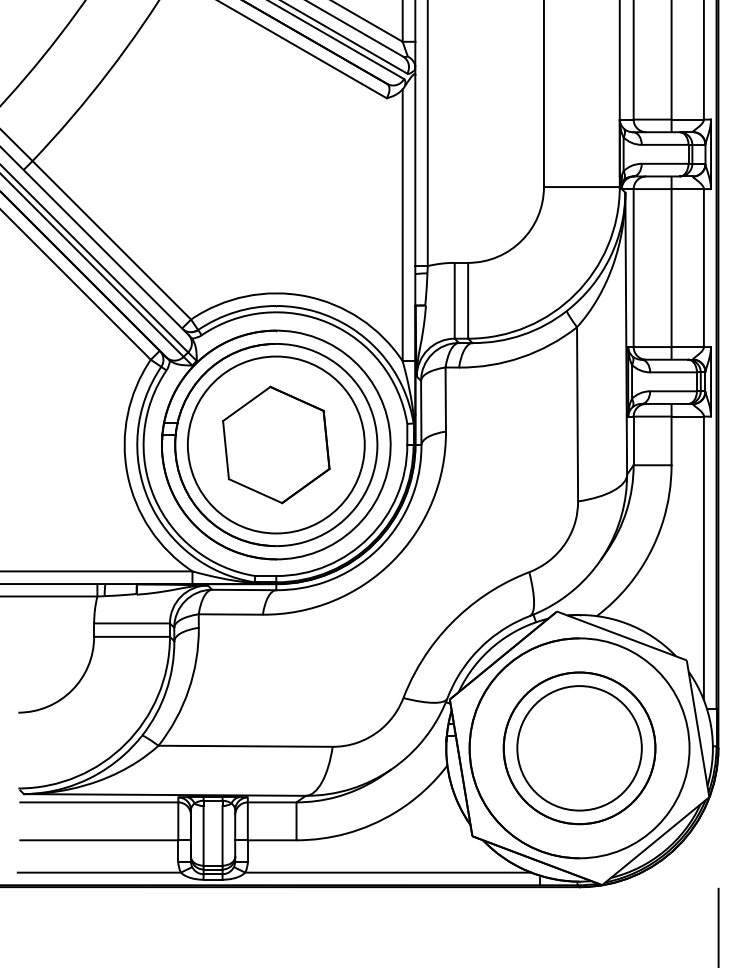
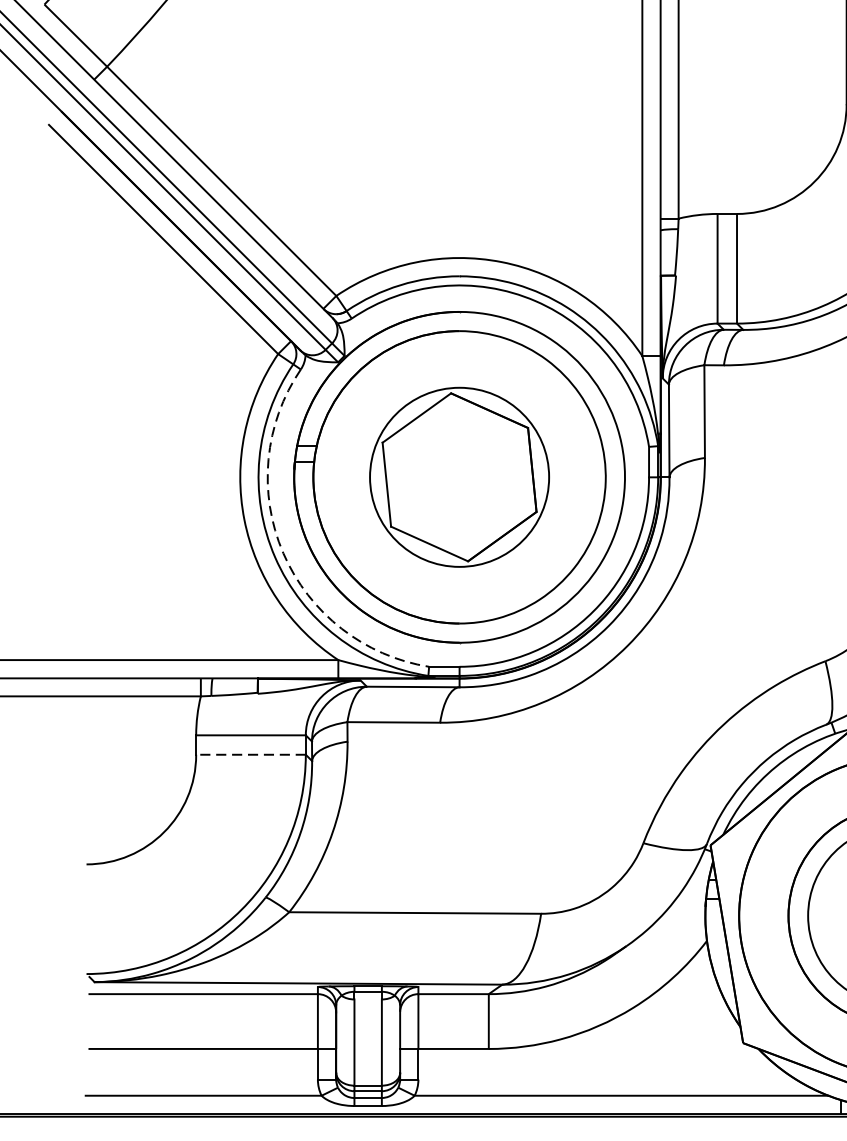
circle: (275, 444) -> (458, 476), size x0.7
arc: (154, 497) -> (283, 553), solid -> dashed
line: (132, 636) -> (251, 754), solid -> dashed

